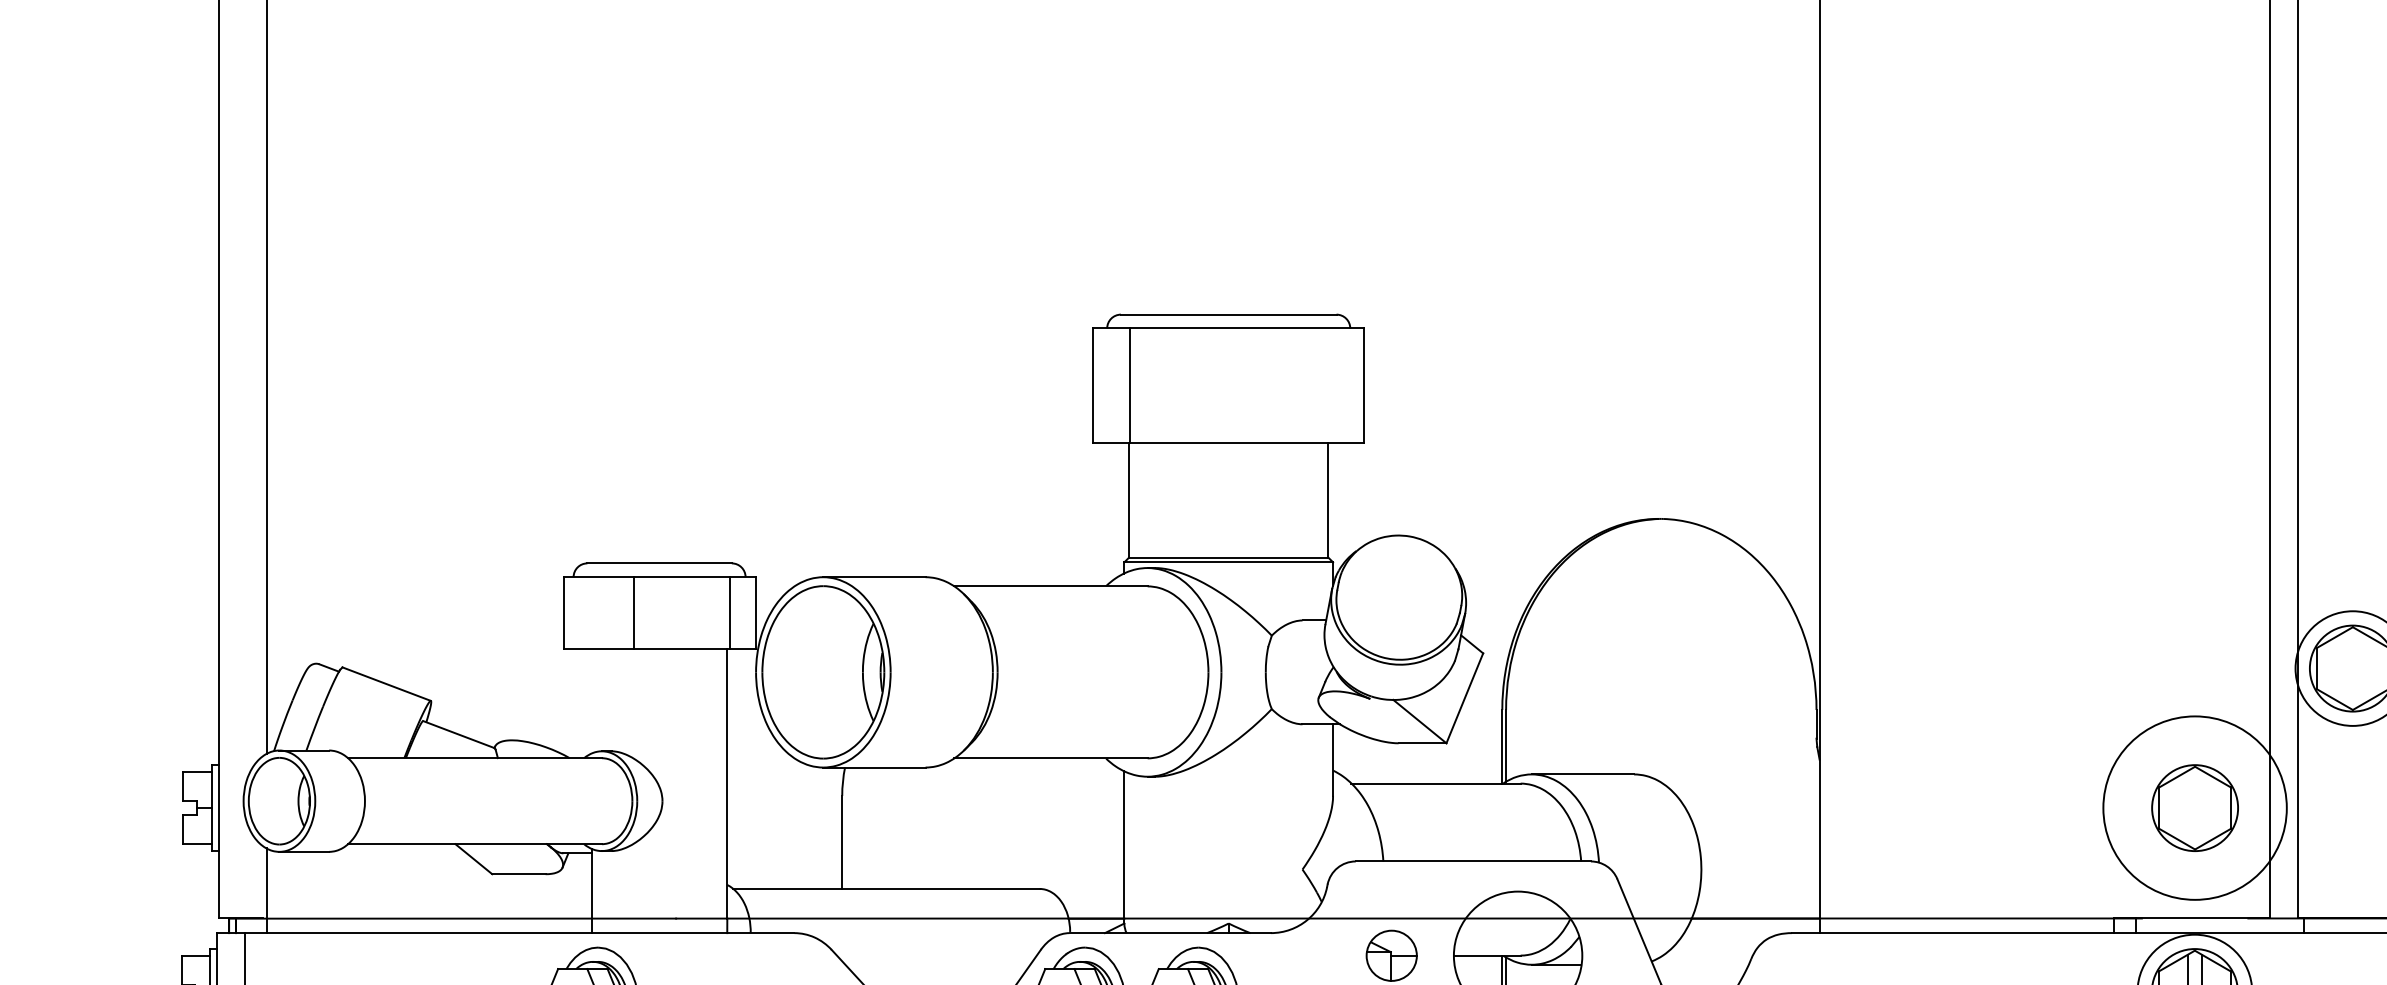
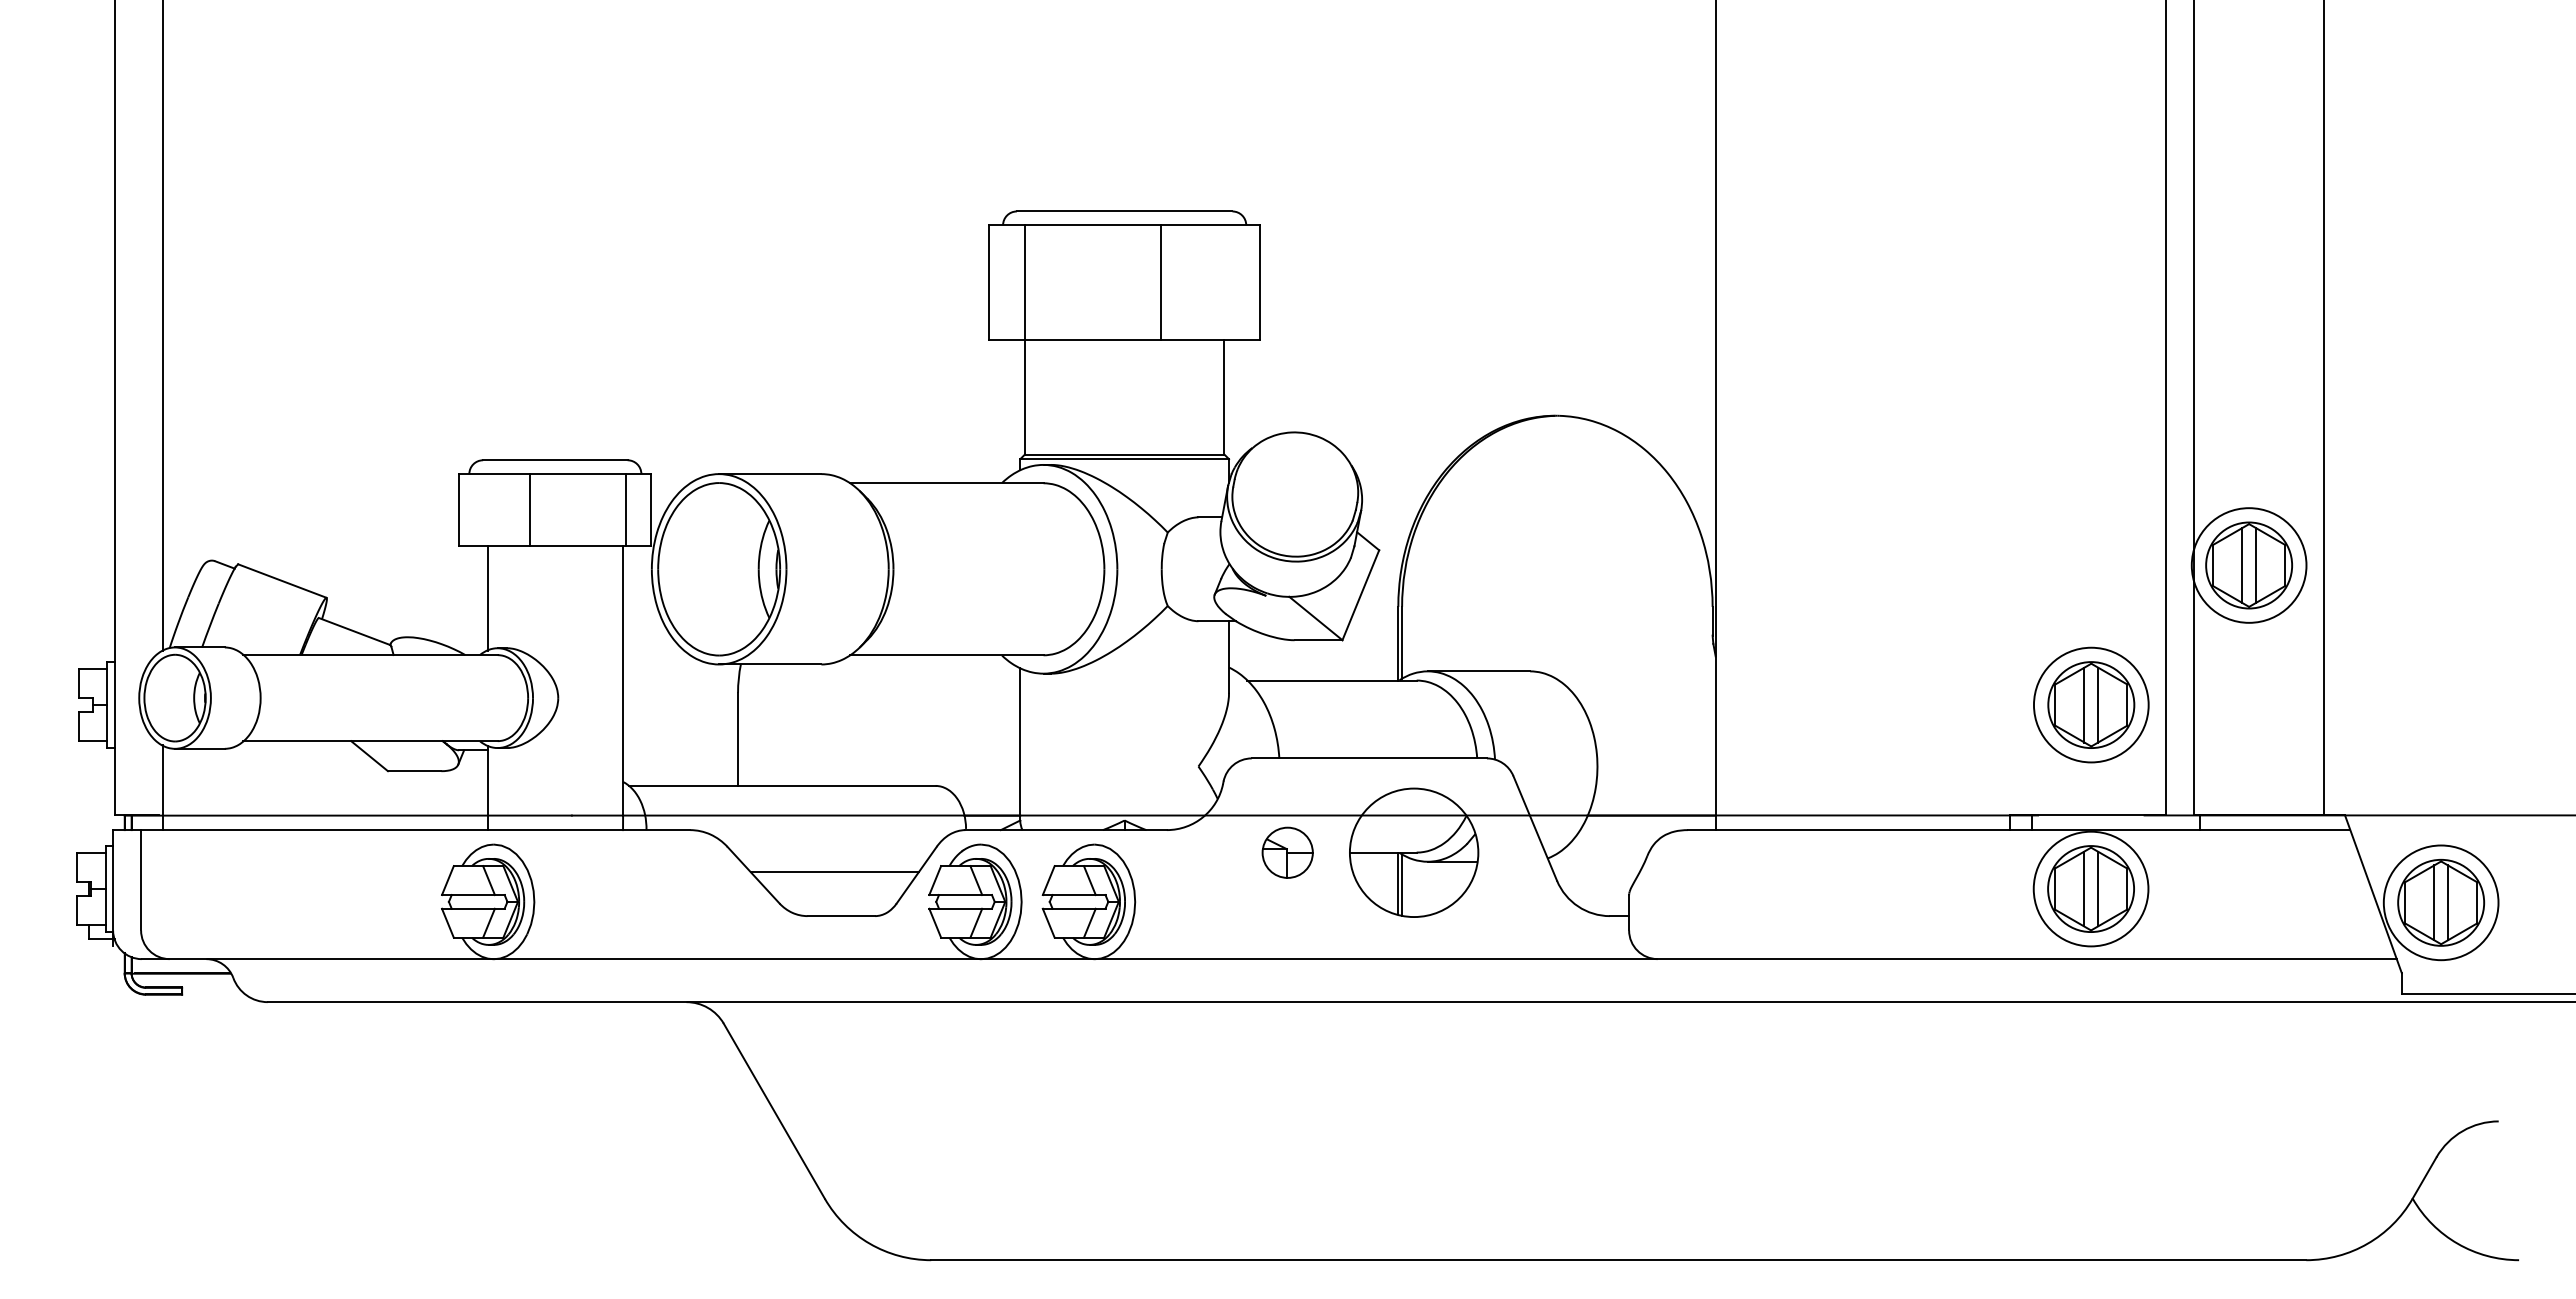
line: (1265, 385) -> (1161, 282), added
line: (2346, 668) -> (2242, 565), added
line: (2360, 668) -> (2256, 565), added
line: (591, 701) -> (487, 598), added
line: (2188, 807) -> (2084, 704), added
circle: (2194, 807) -> (2090, 704), size x0.62
line: (2202, 807) -> (2098, 704), added
line: (938, 974) -> (834, 871), added

